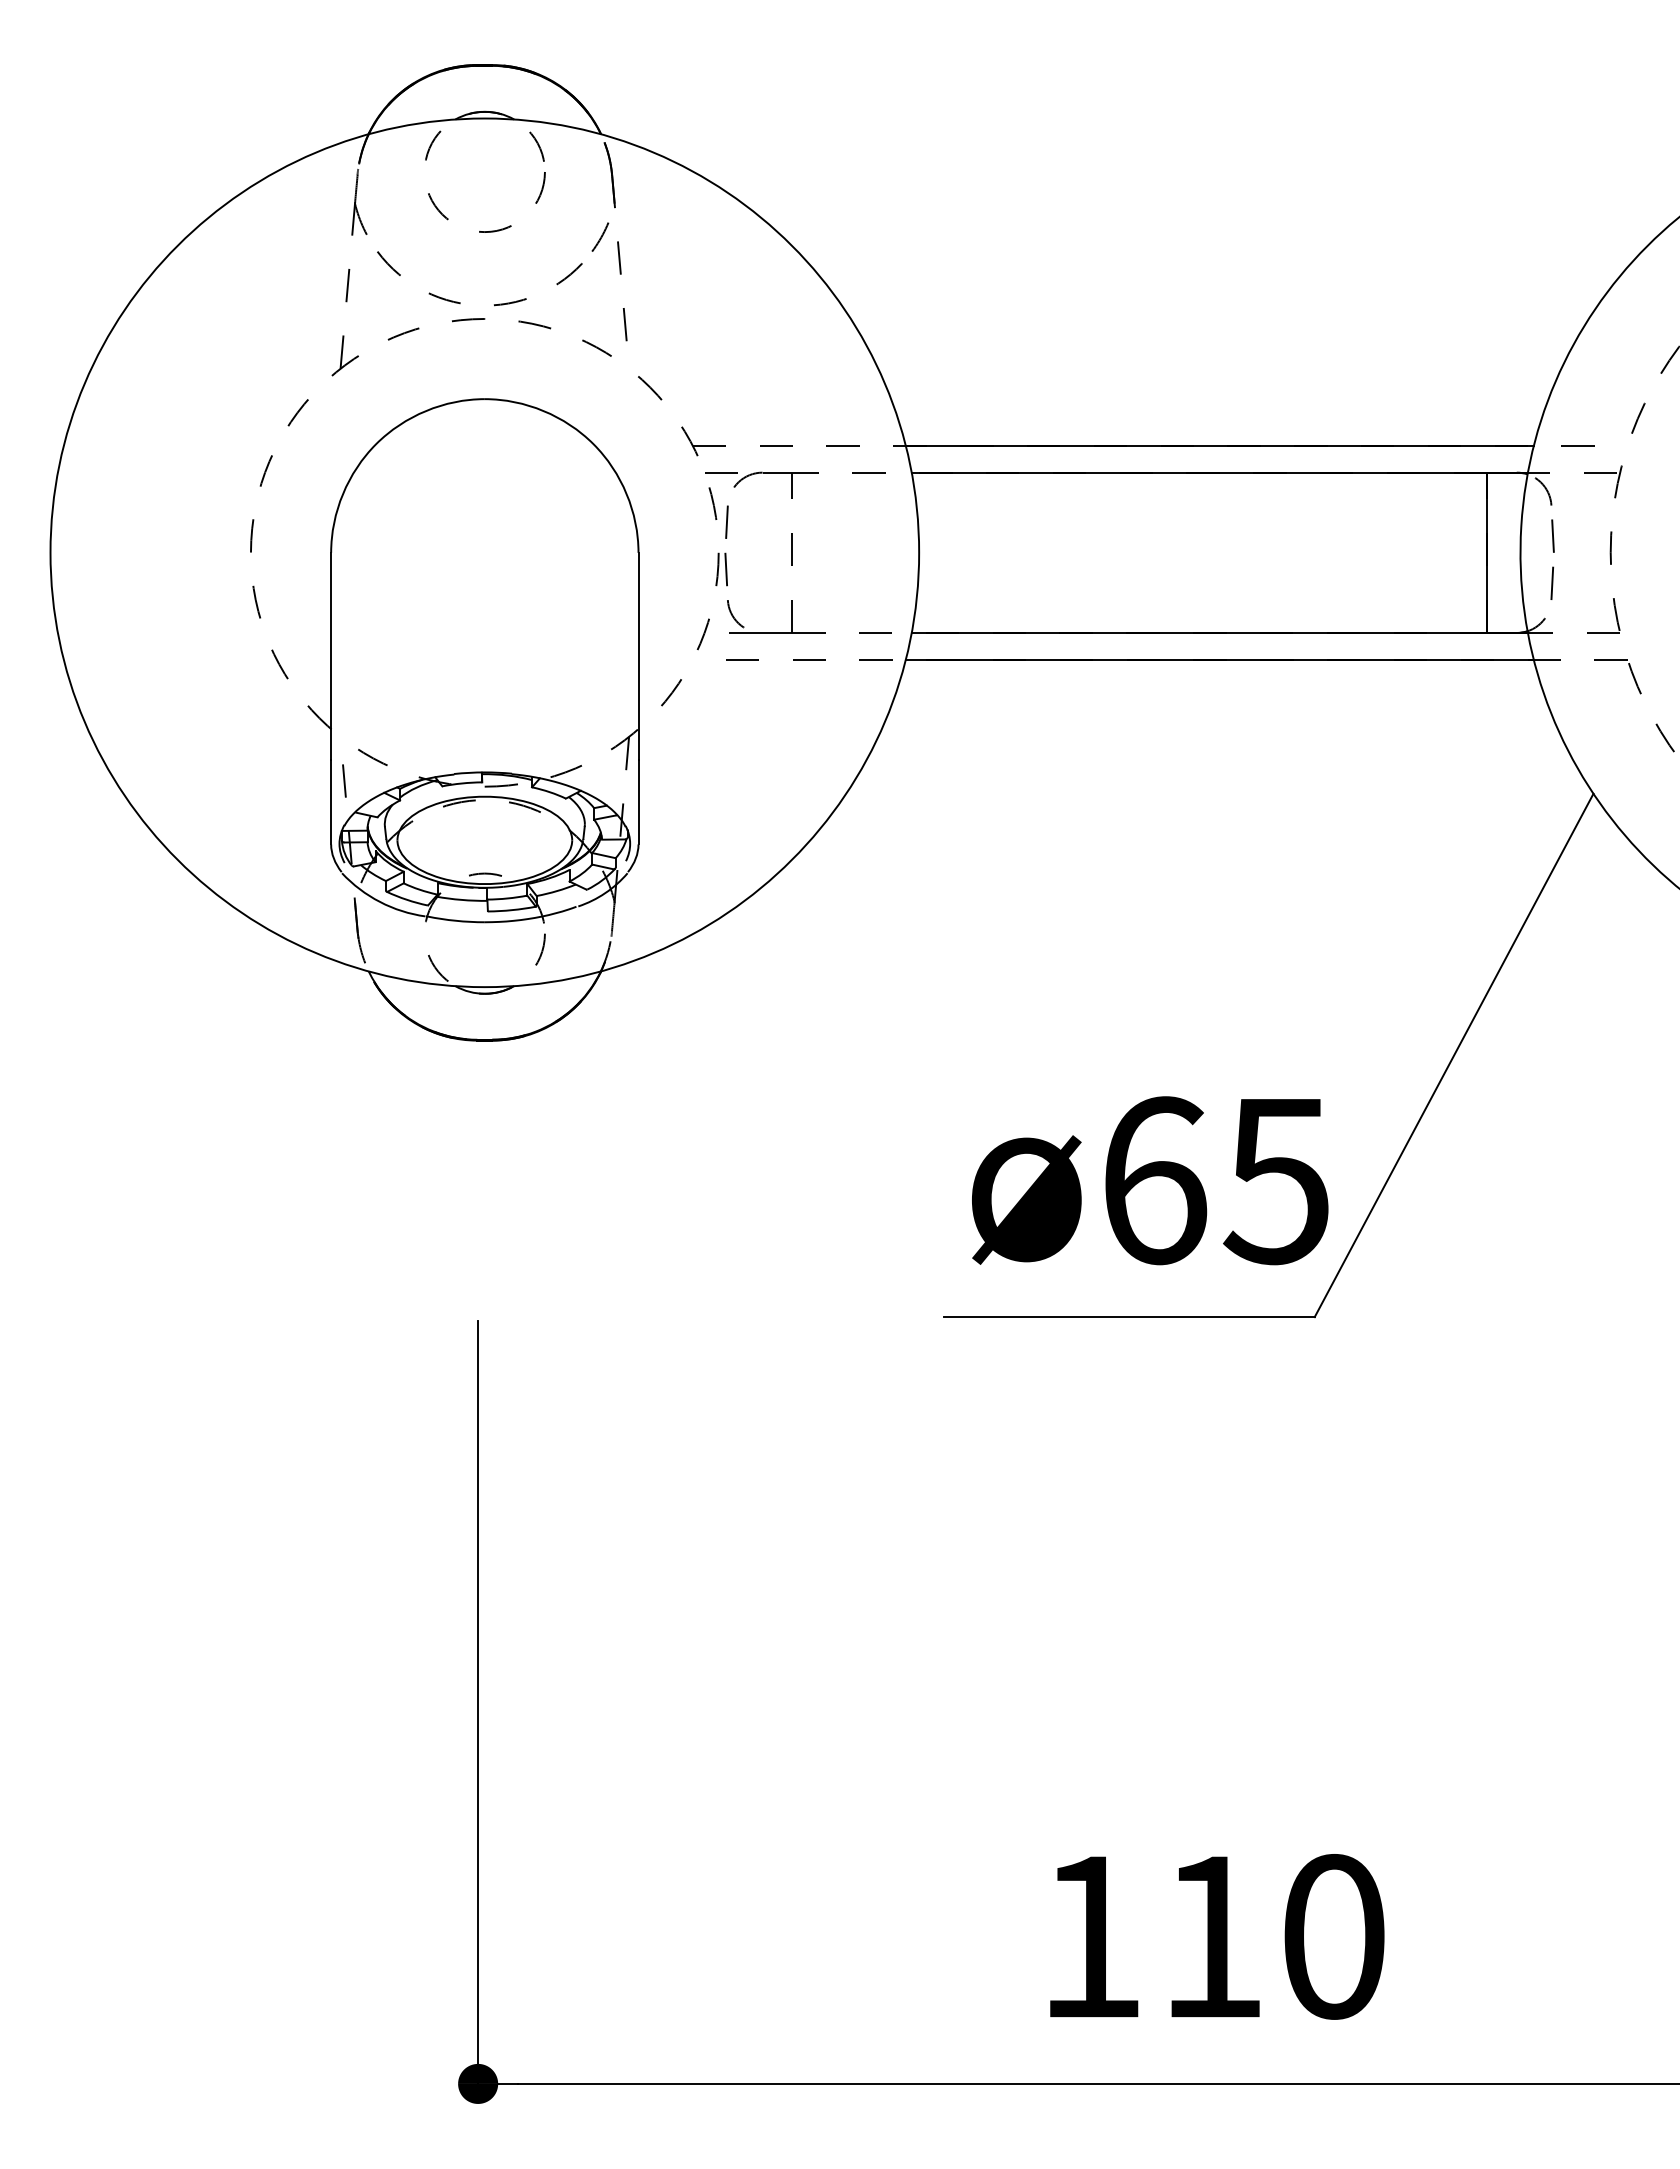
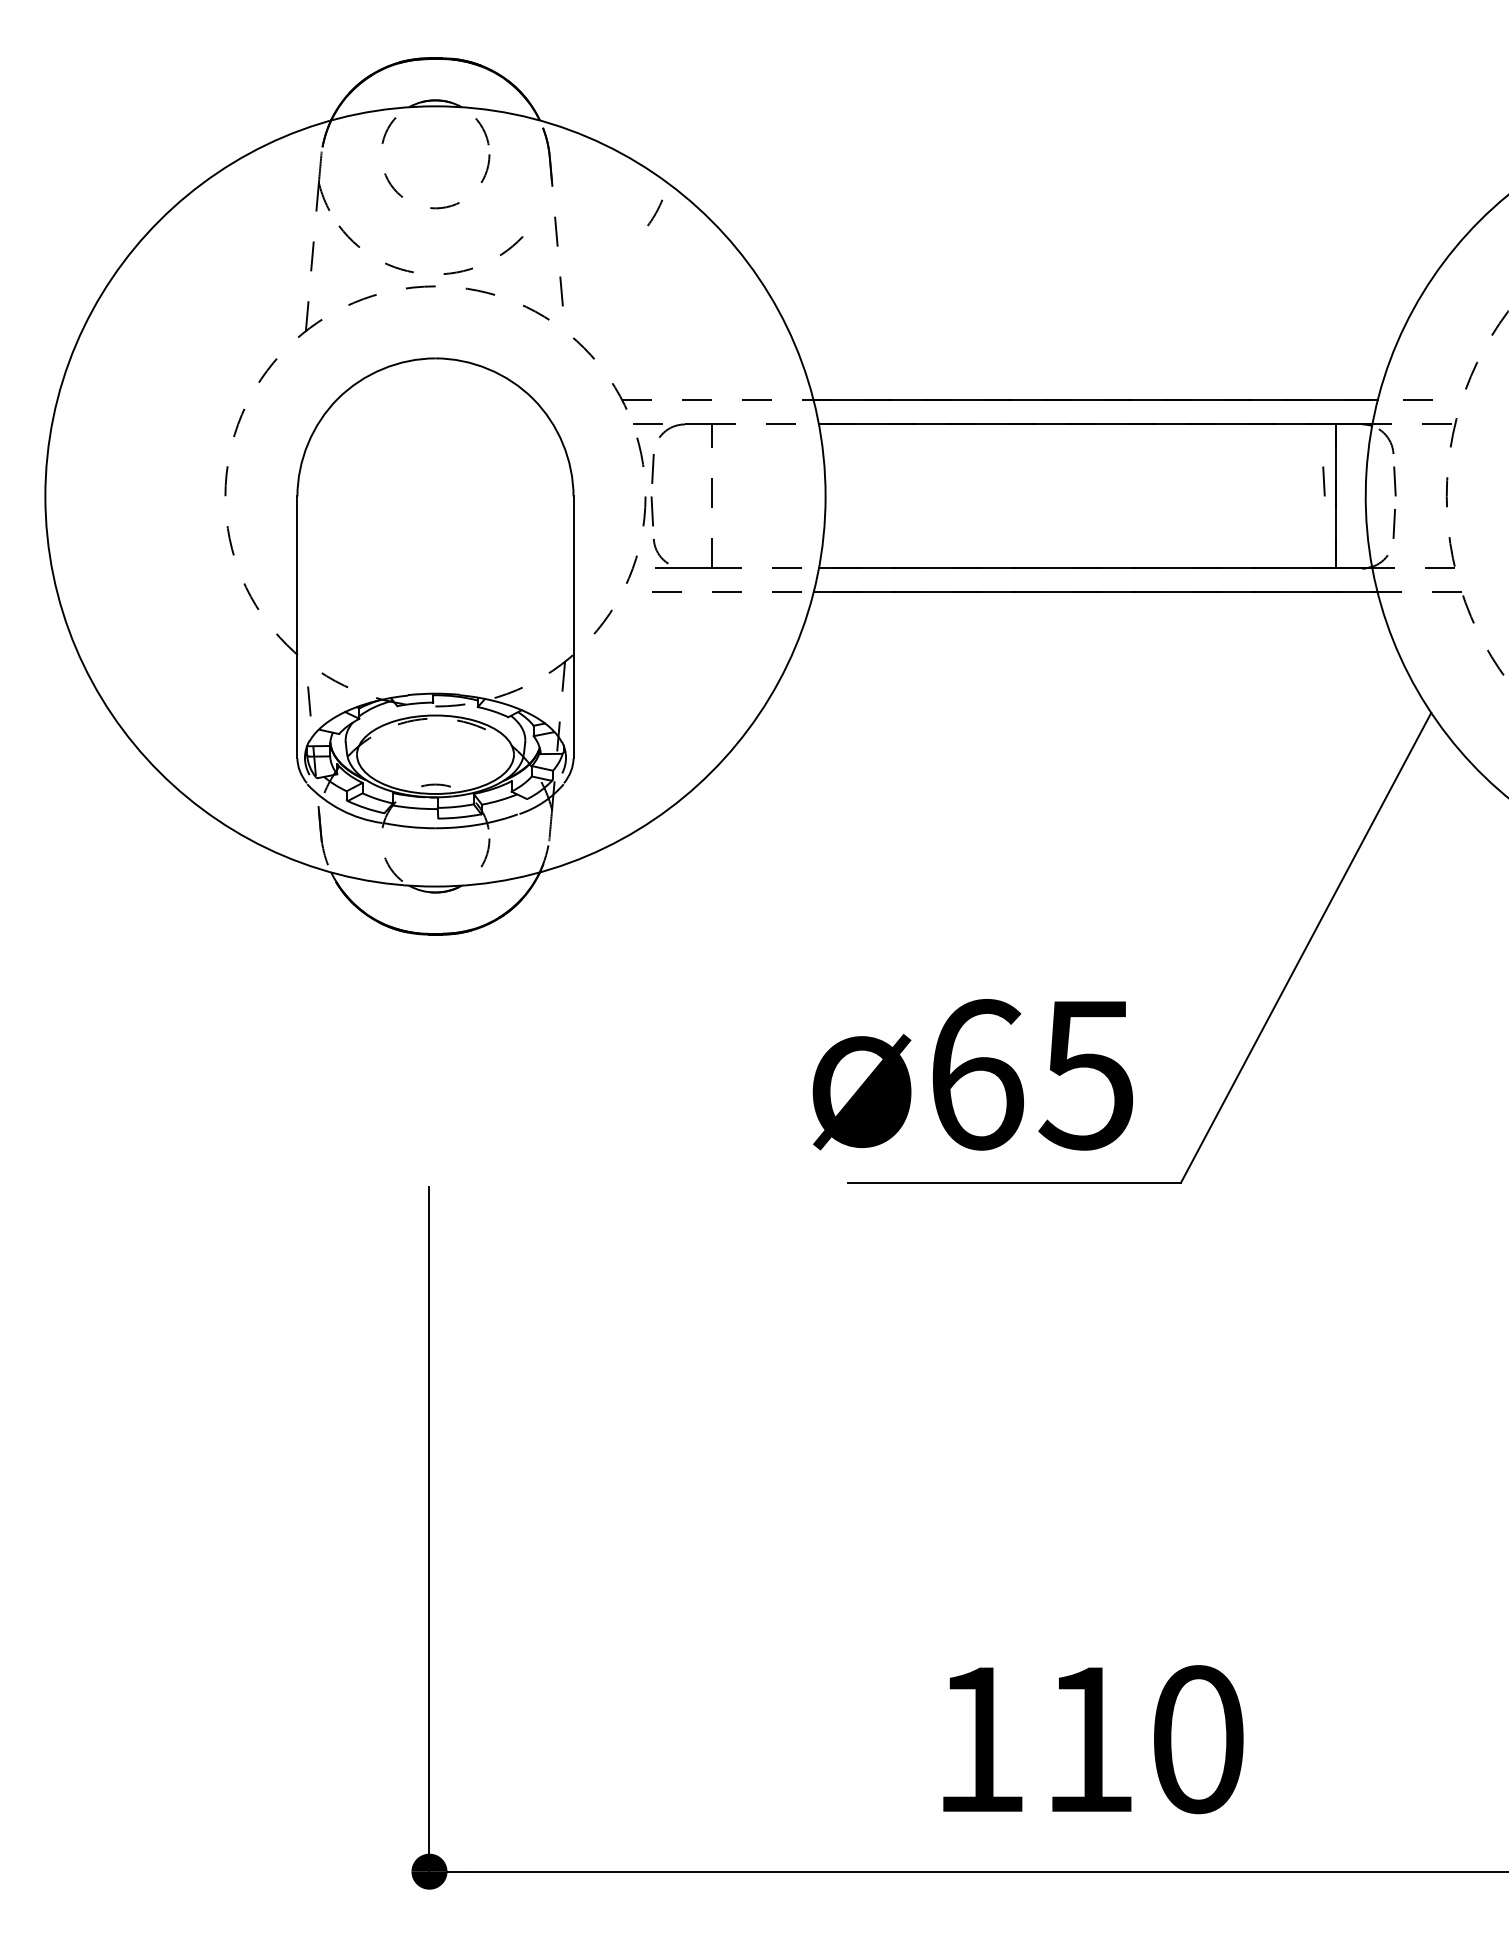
line: (600, 236) -> (655, 212), moved
line: (1473, 535) -> (1323, 480), added
text: (1150, 1180) -> (973, 1074), moved

